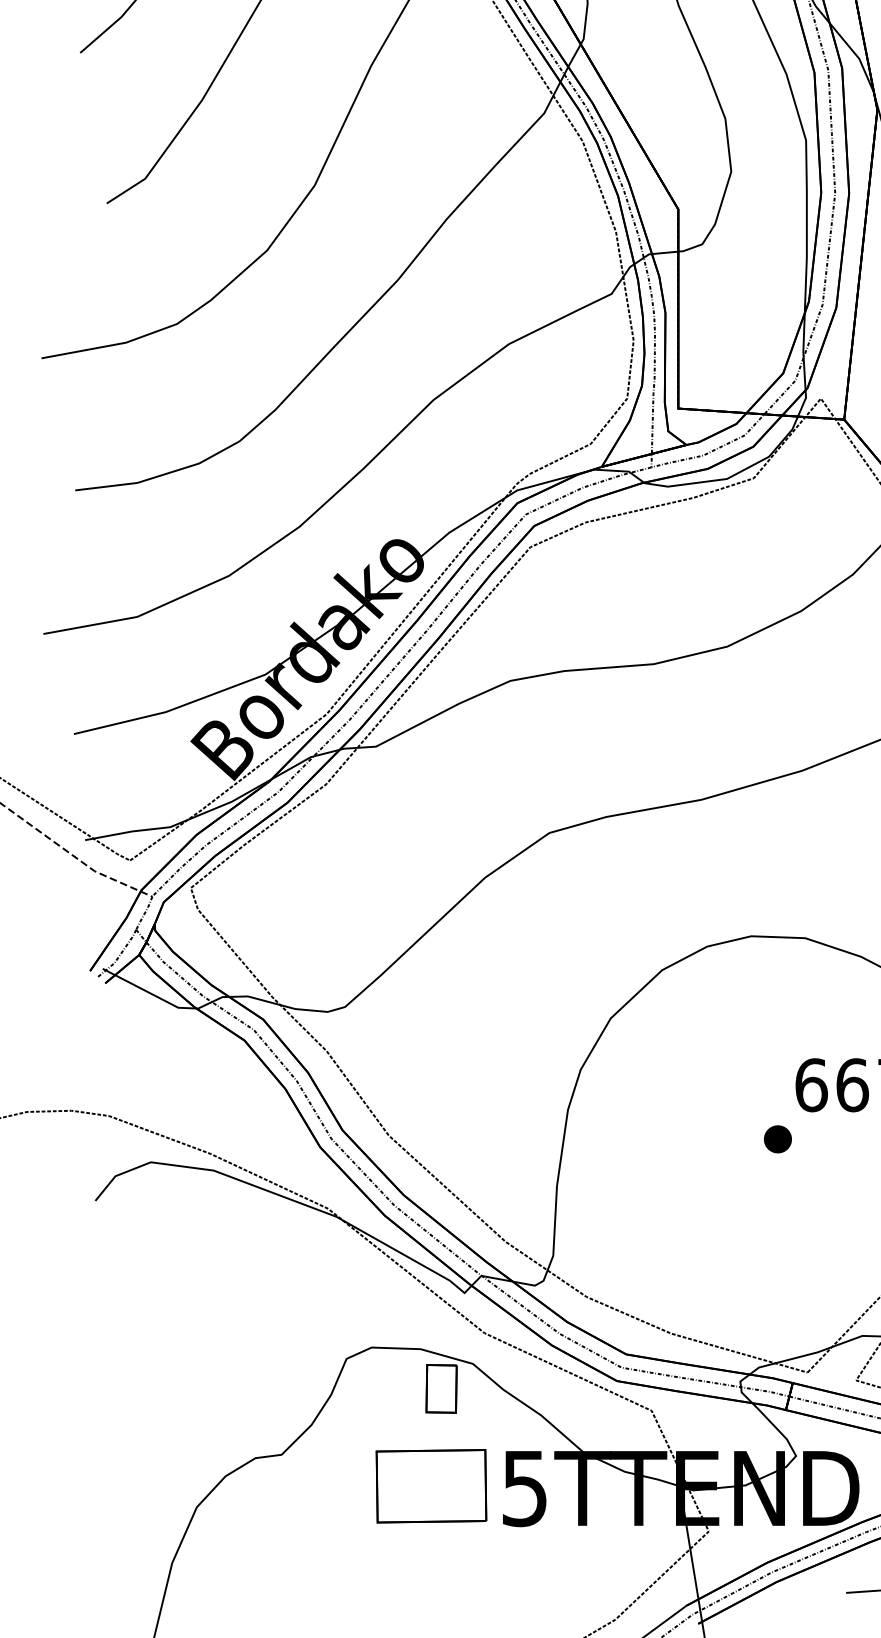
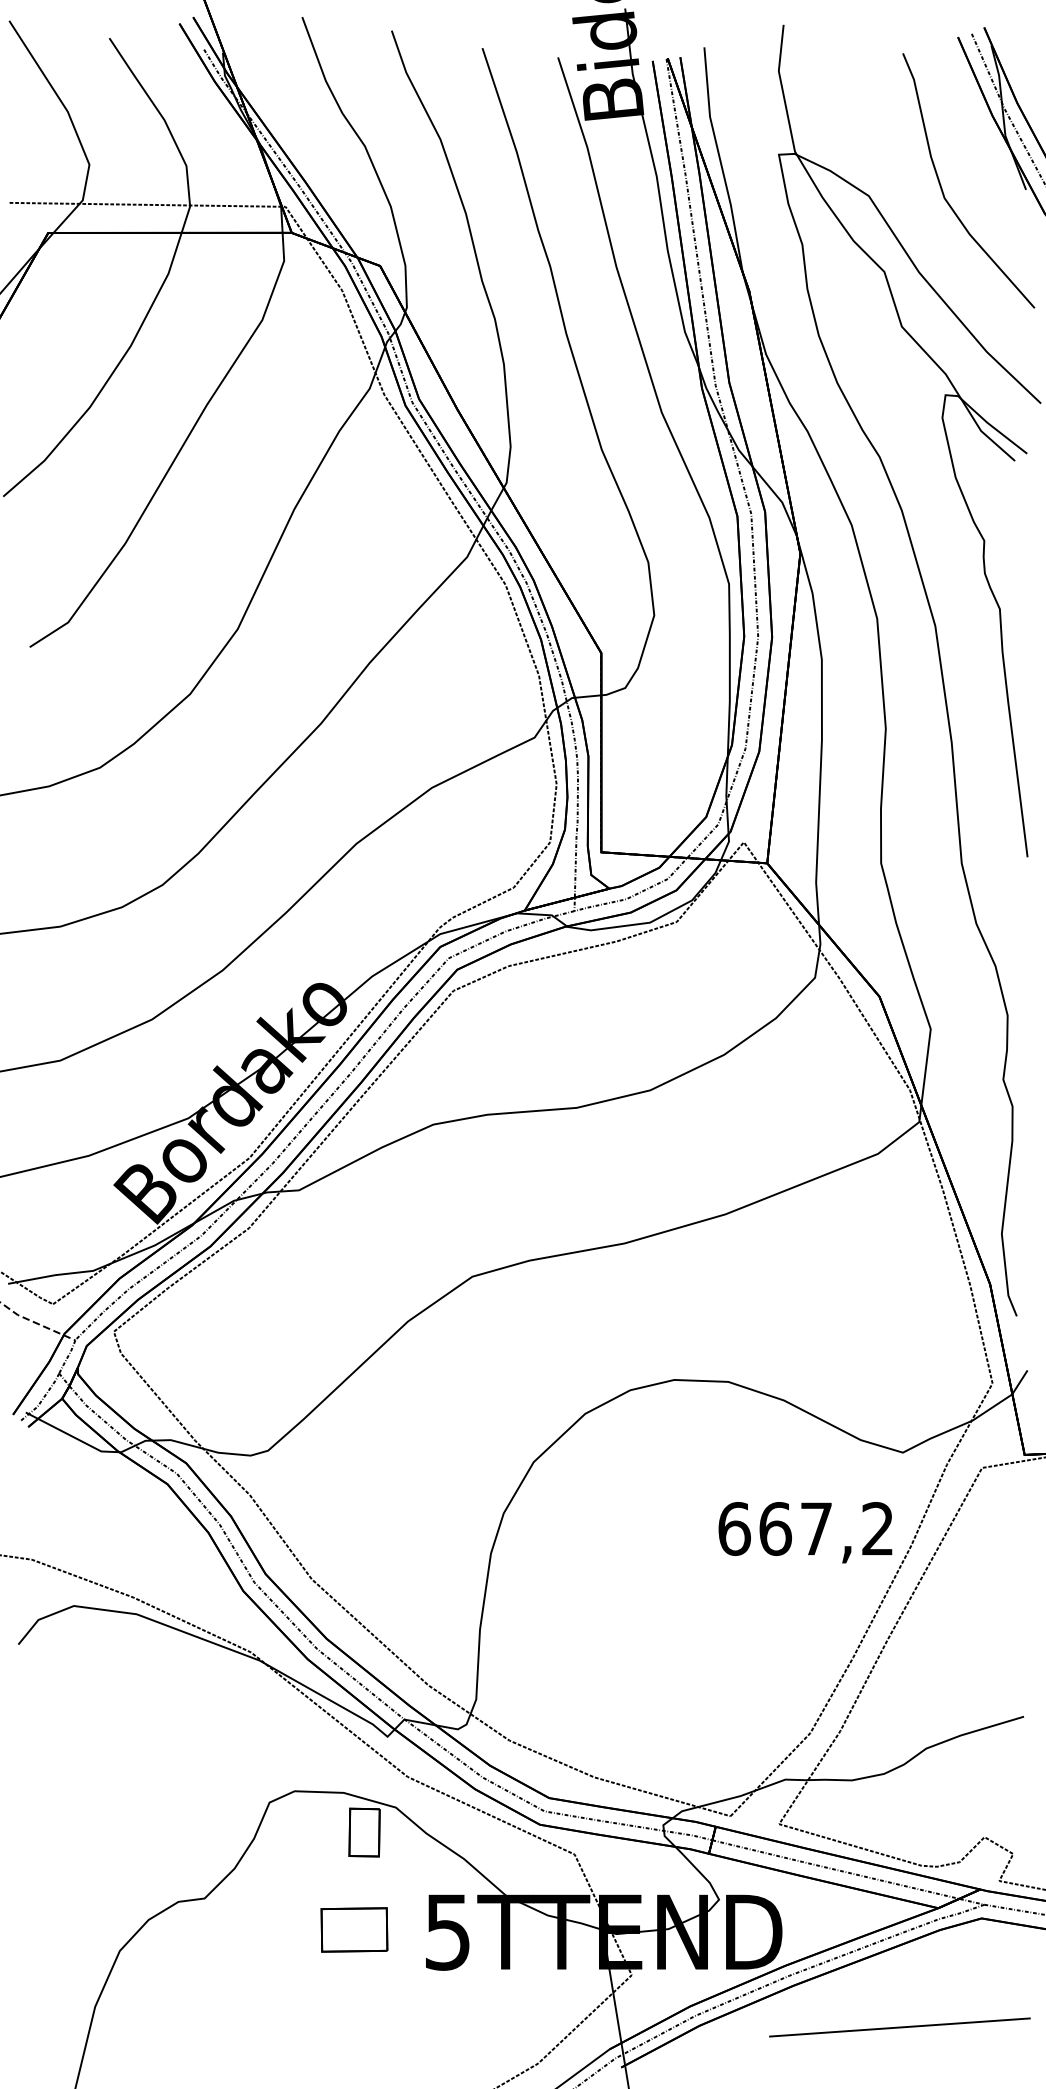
part: (777, 1138) -> (700, 1582), removed
part: (431, 1485) -> (354, 1929), size x0.6

